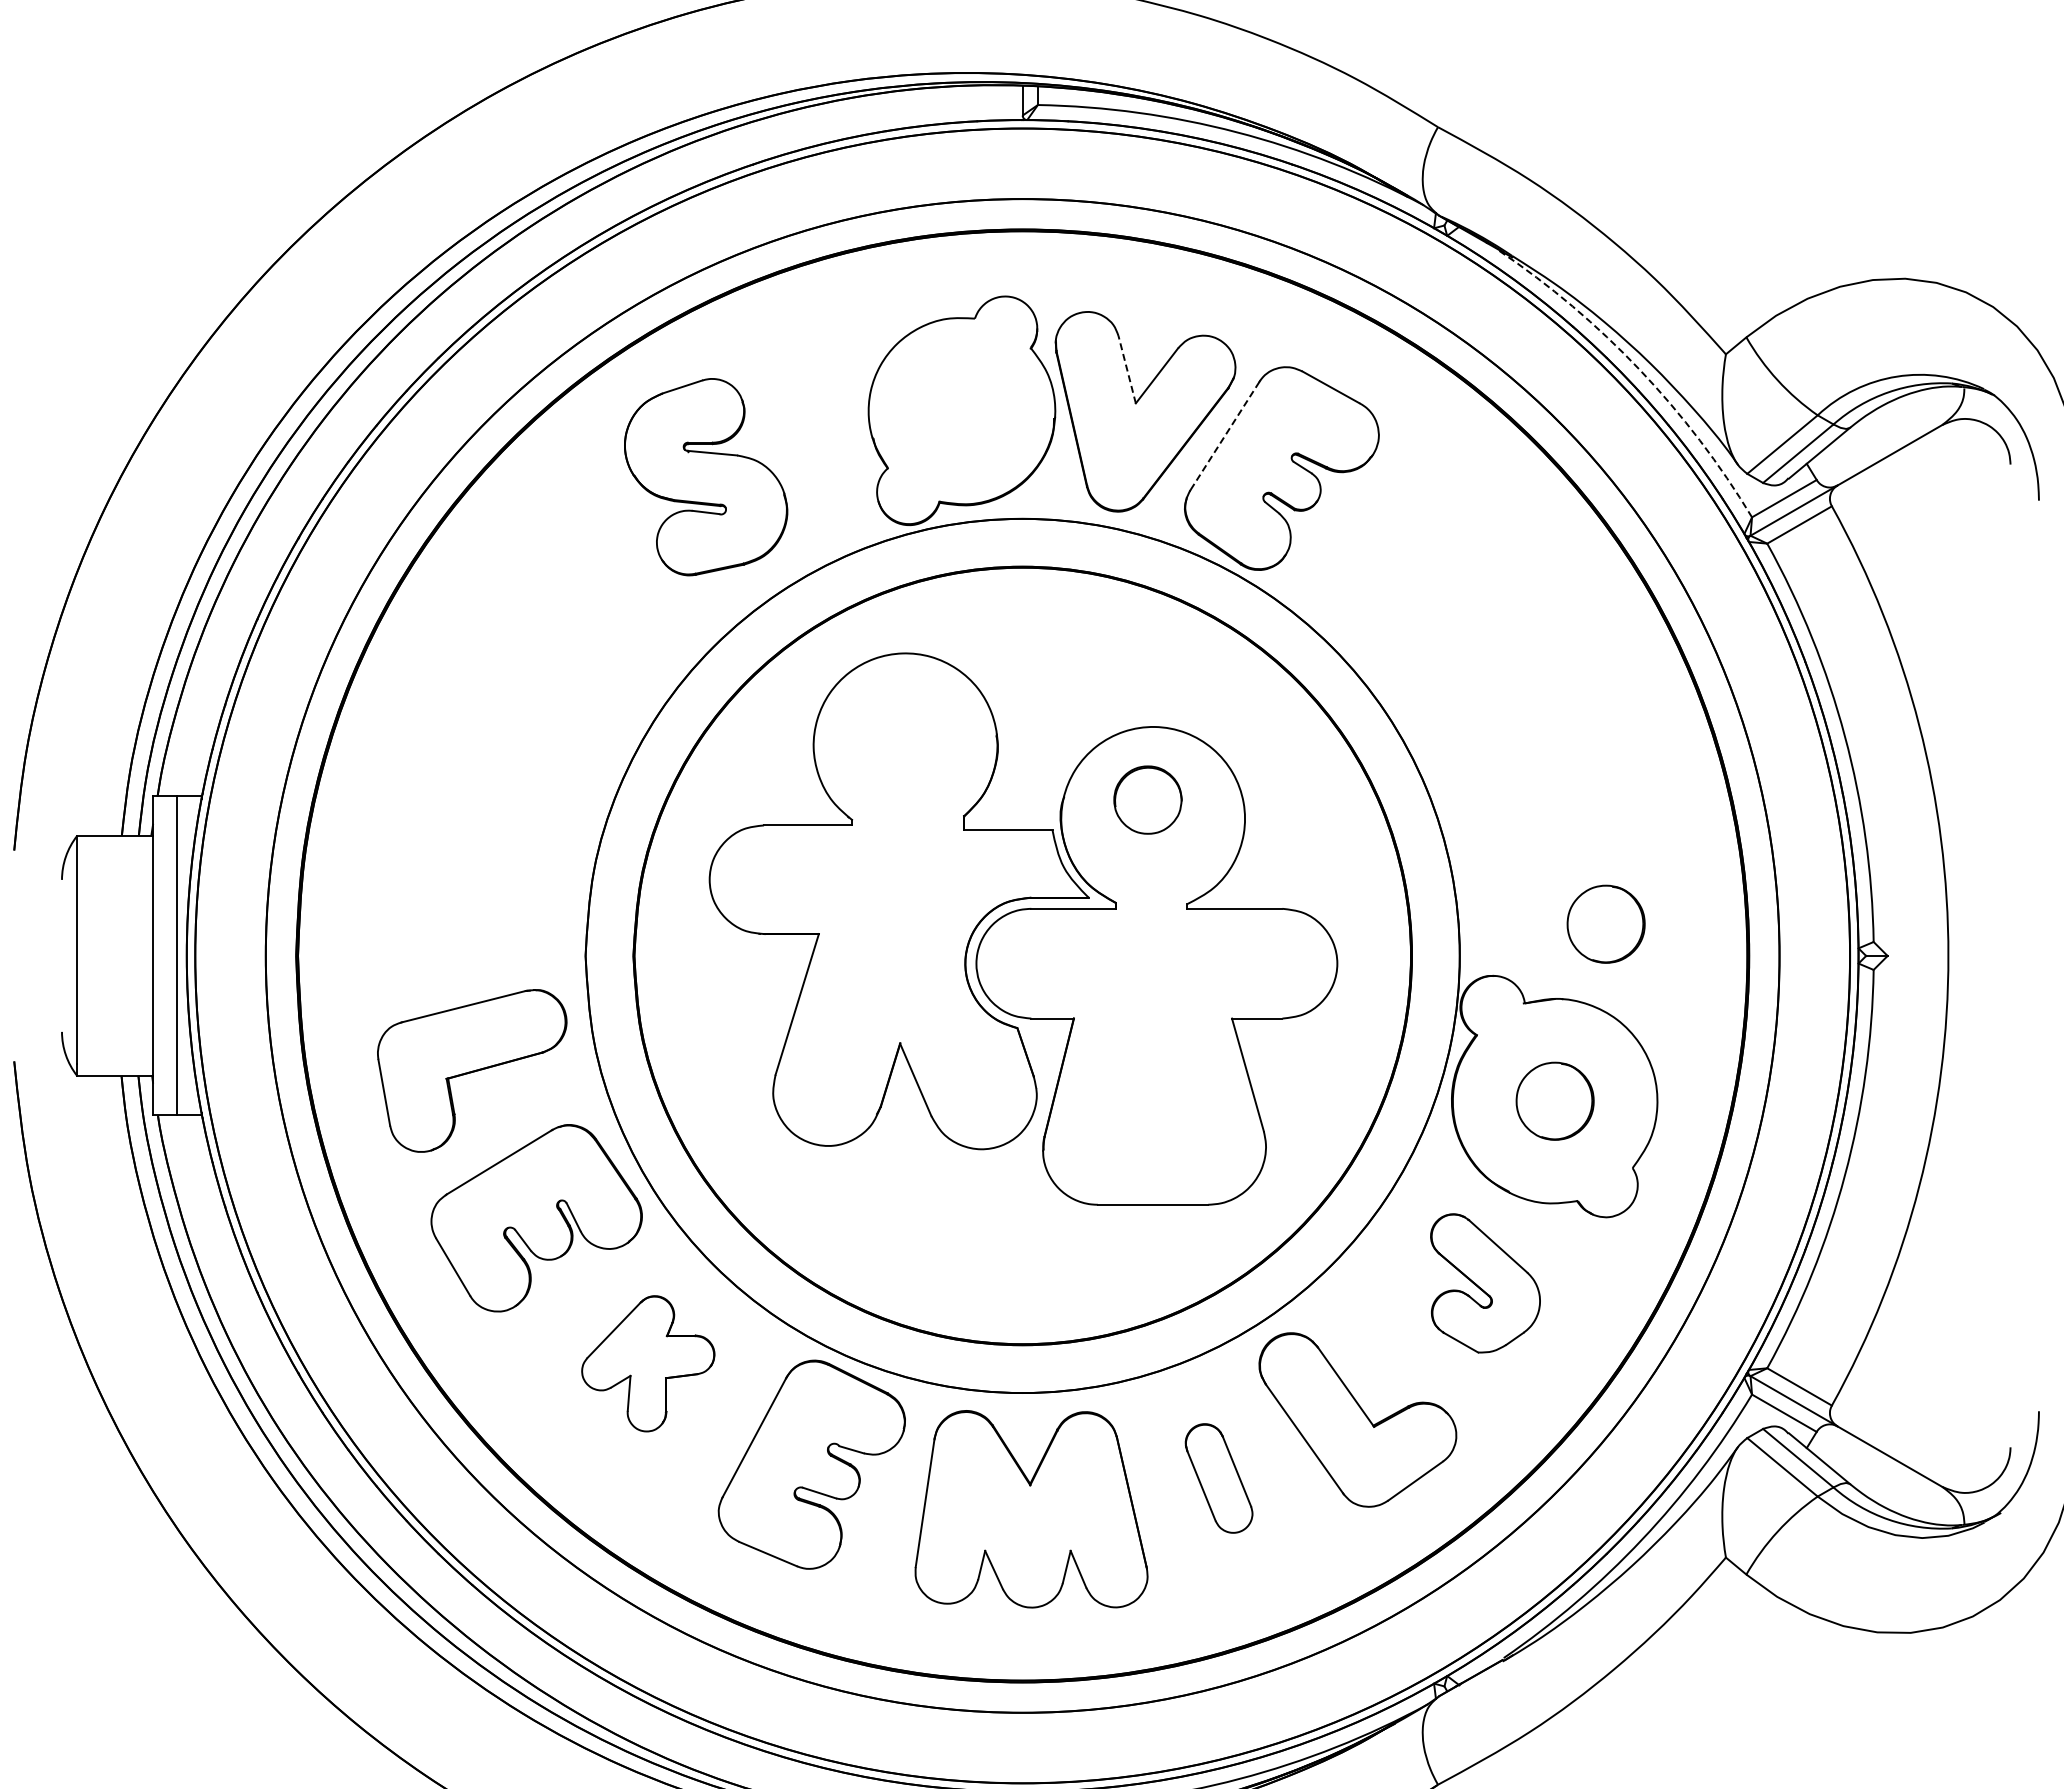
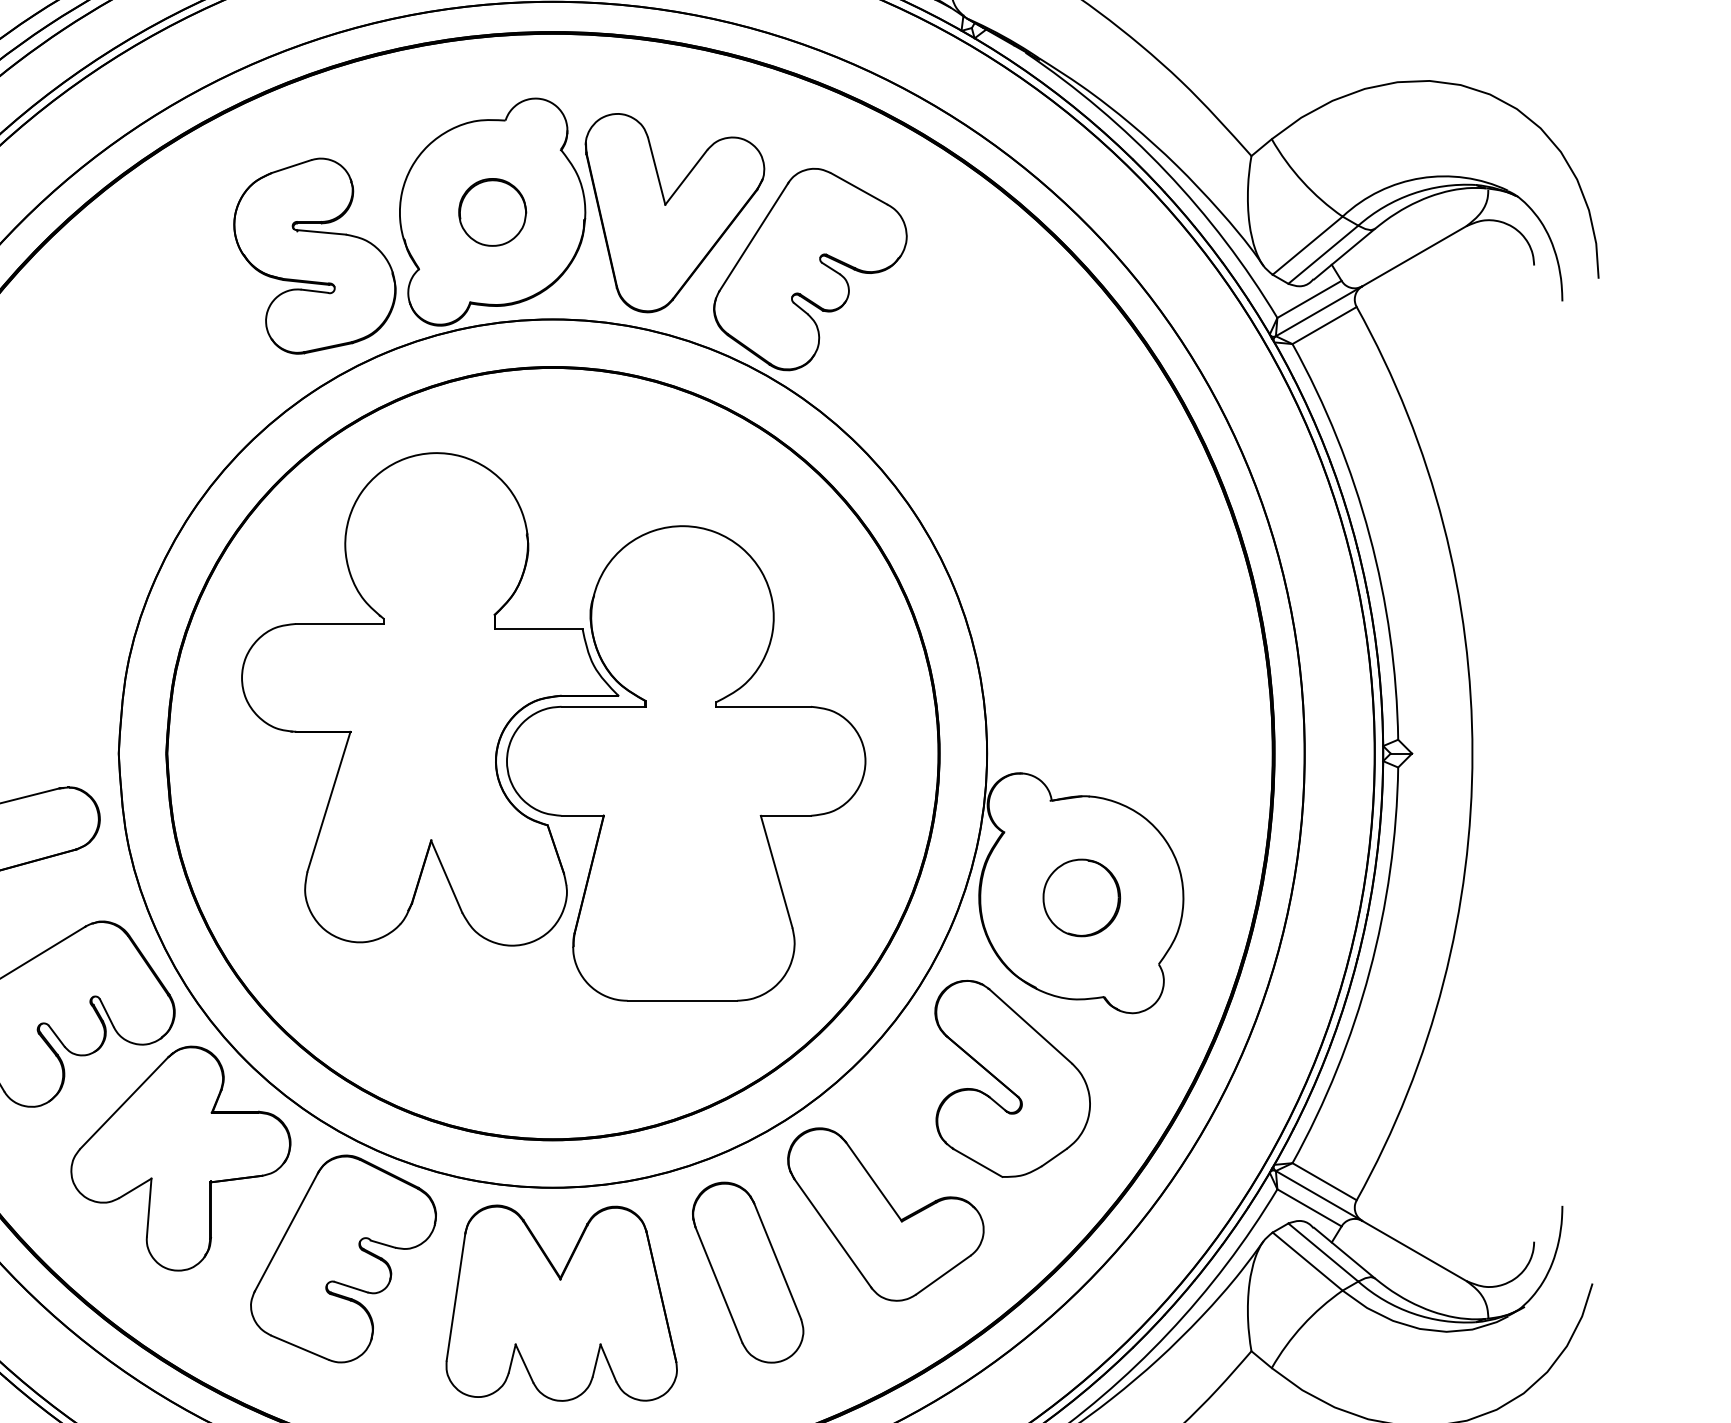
line: (1127, 369) -> (657, 171), dashed -> solid
arc: (1639, 369) -> (1165, 171), dashed -> solid
line: (1224, 436) -> (753, 237), dashed -> solid
part: (706, 477) -> (315, 256), moved
part: (1147, 799) -> (492, 211), moved
part: (1605, 923) -> (1131, 721), removed
part: (1485, 1283) -> (1012, 1078), size x1.43
part: (648, 1363) -> (181, 1158), size x1.67
part: (1218, 1478) -> (747, 1272), size x1.67

